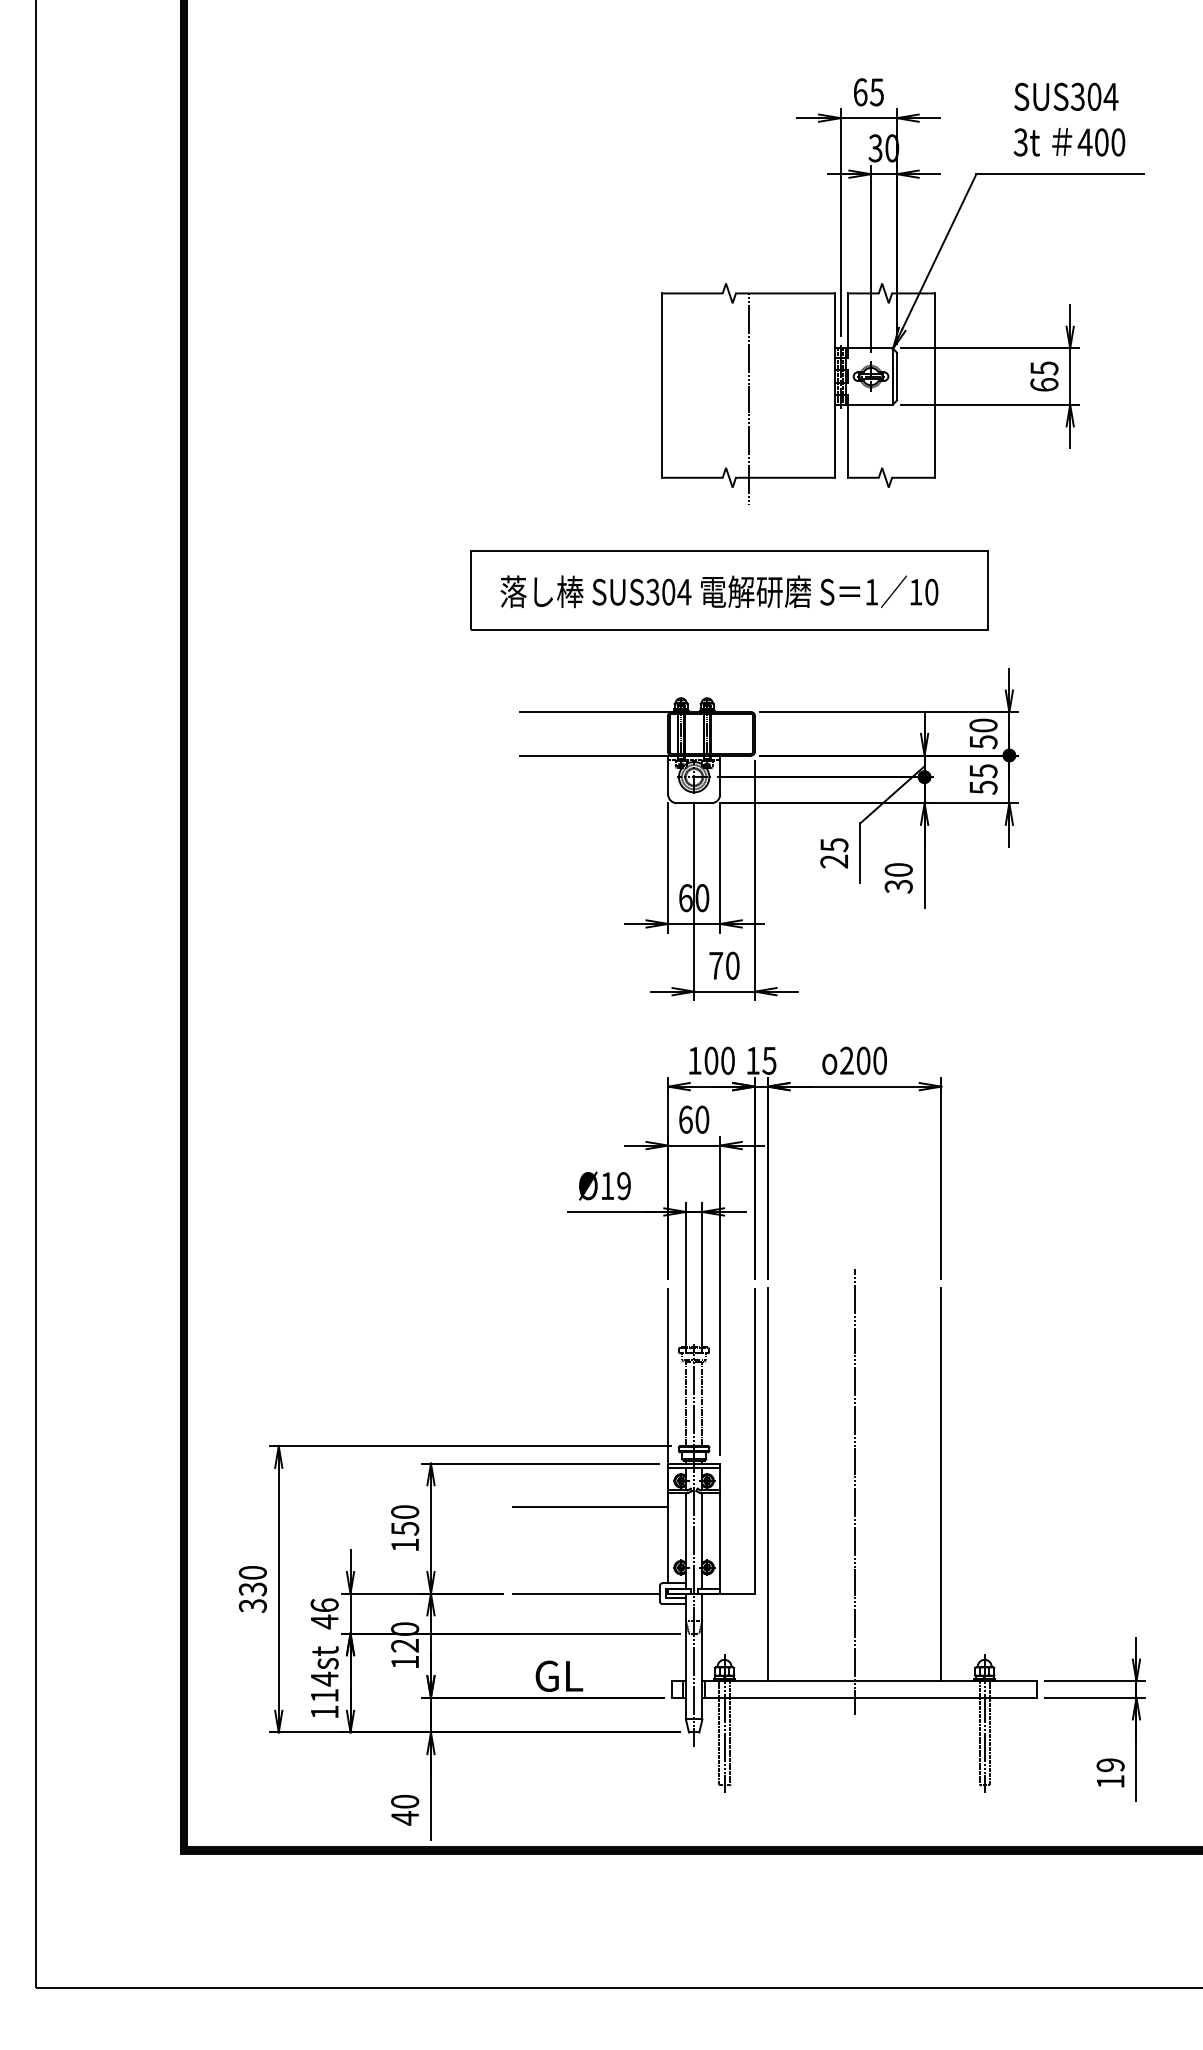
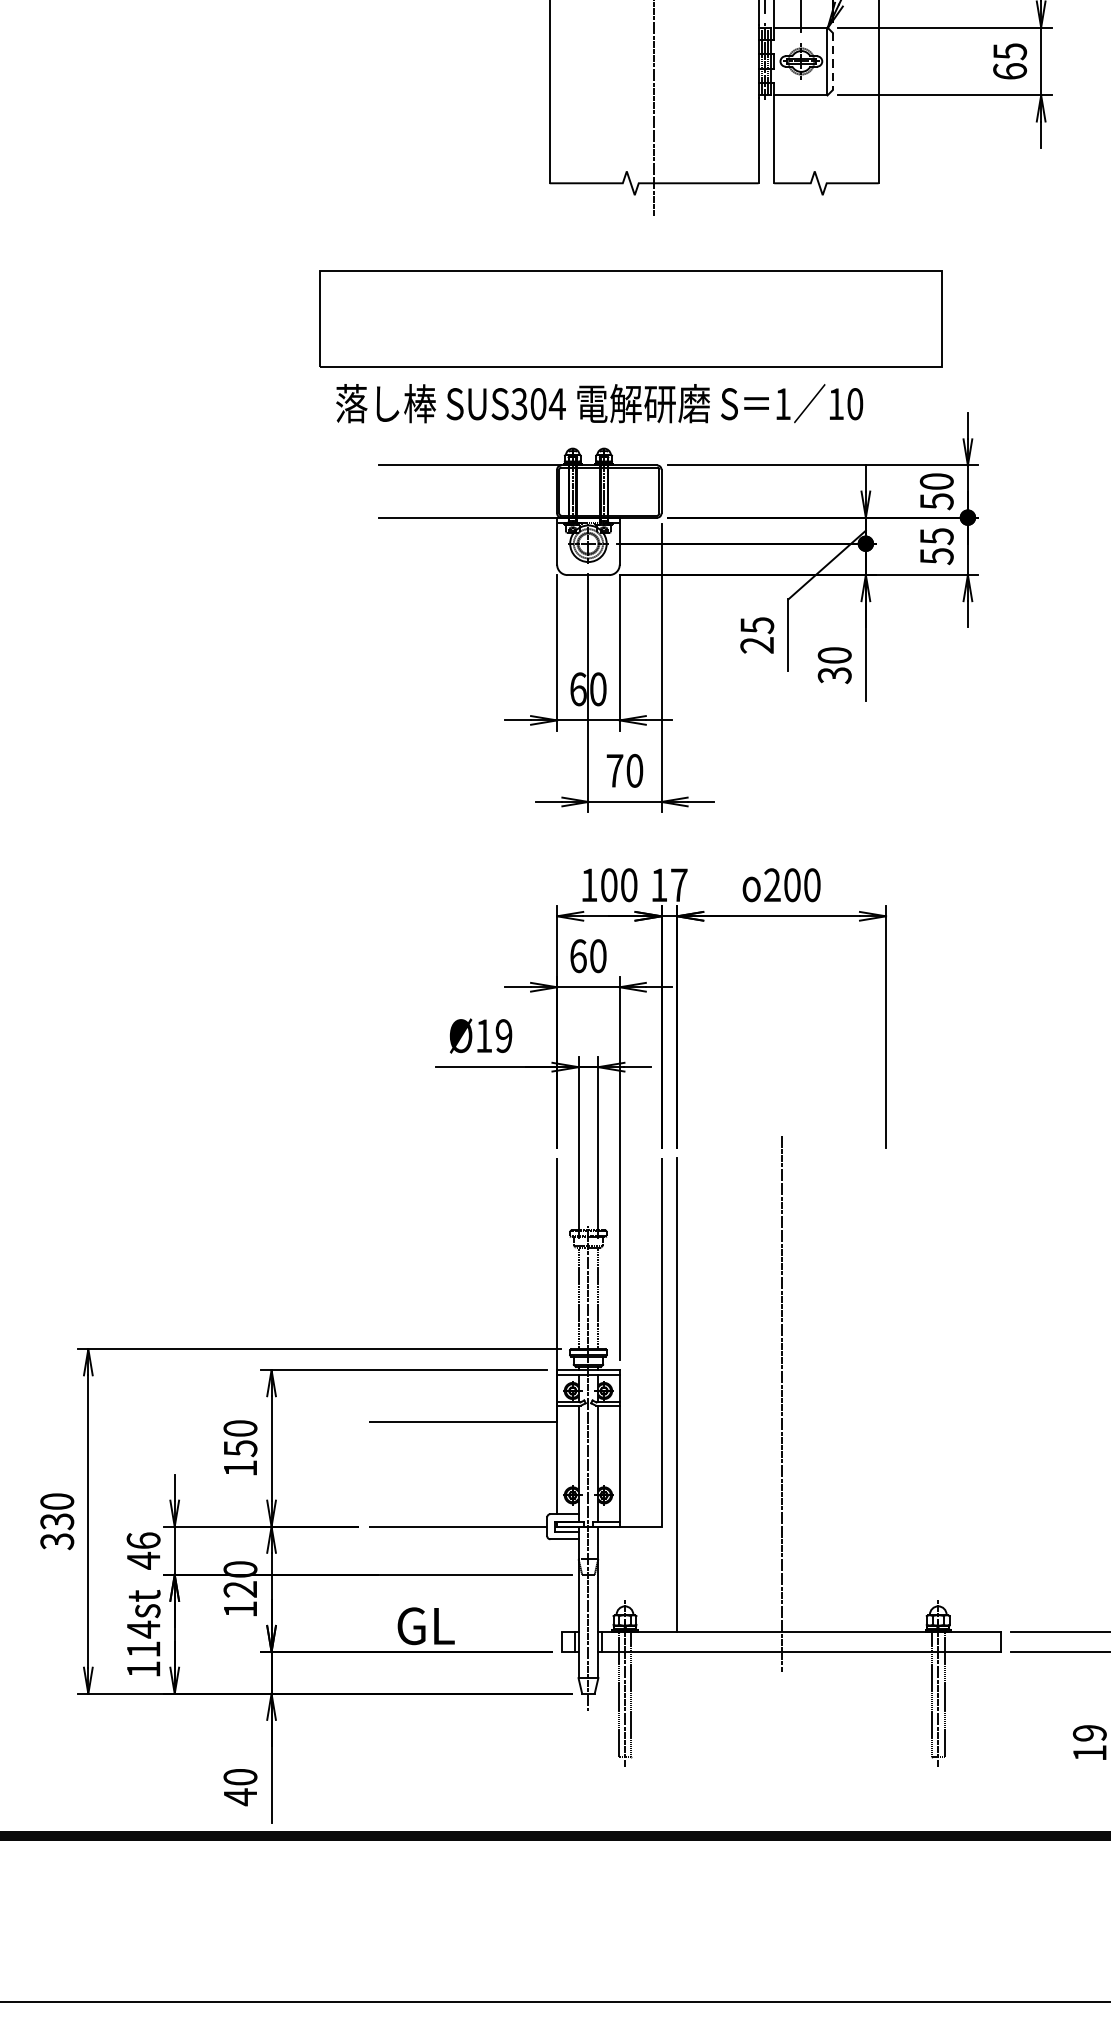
line: (897, 376) -> (833, 61), solid -> dashed
text: (719, 591) -> (599, 403), moved
text: (769, 1060) -> (679, 884), 15 -> 17
line: (941, 1484) -> (886, 1395), removed

